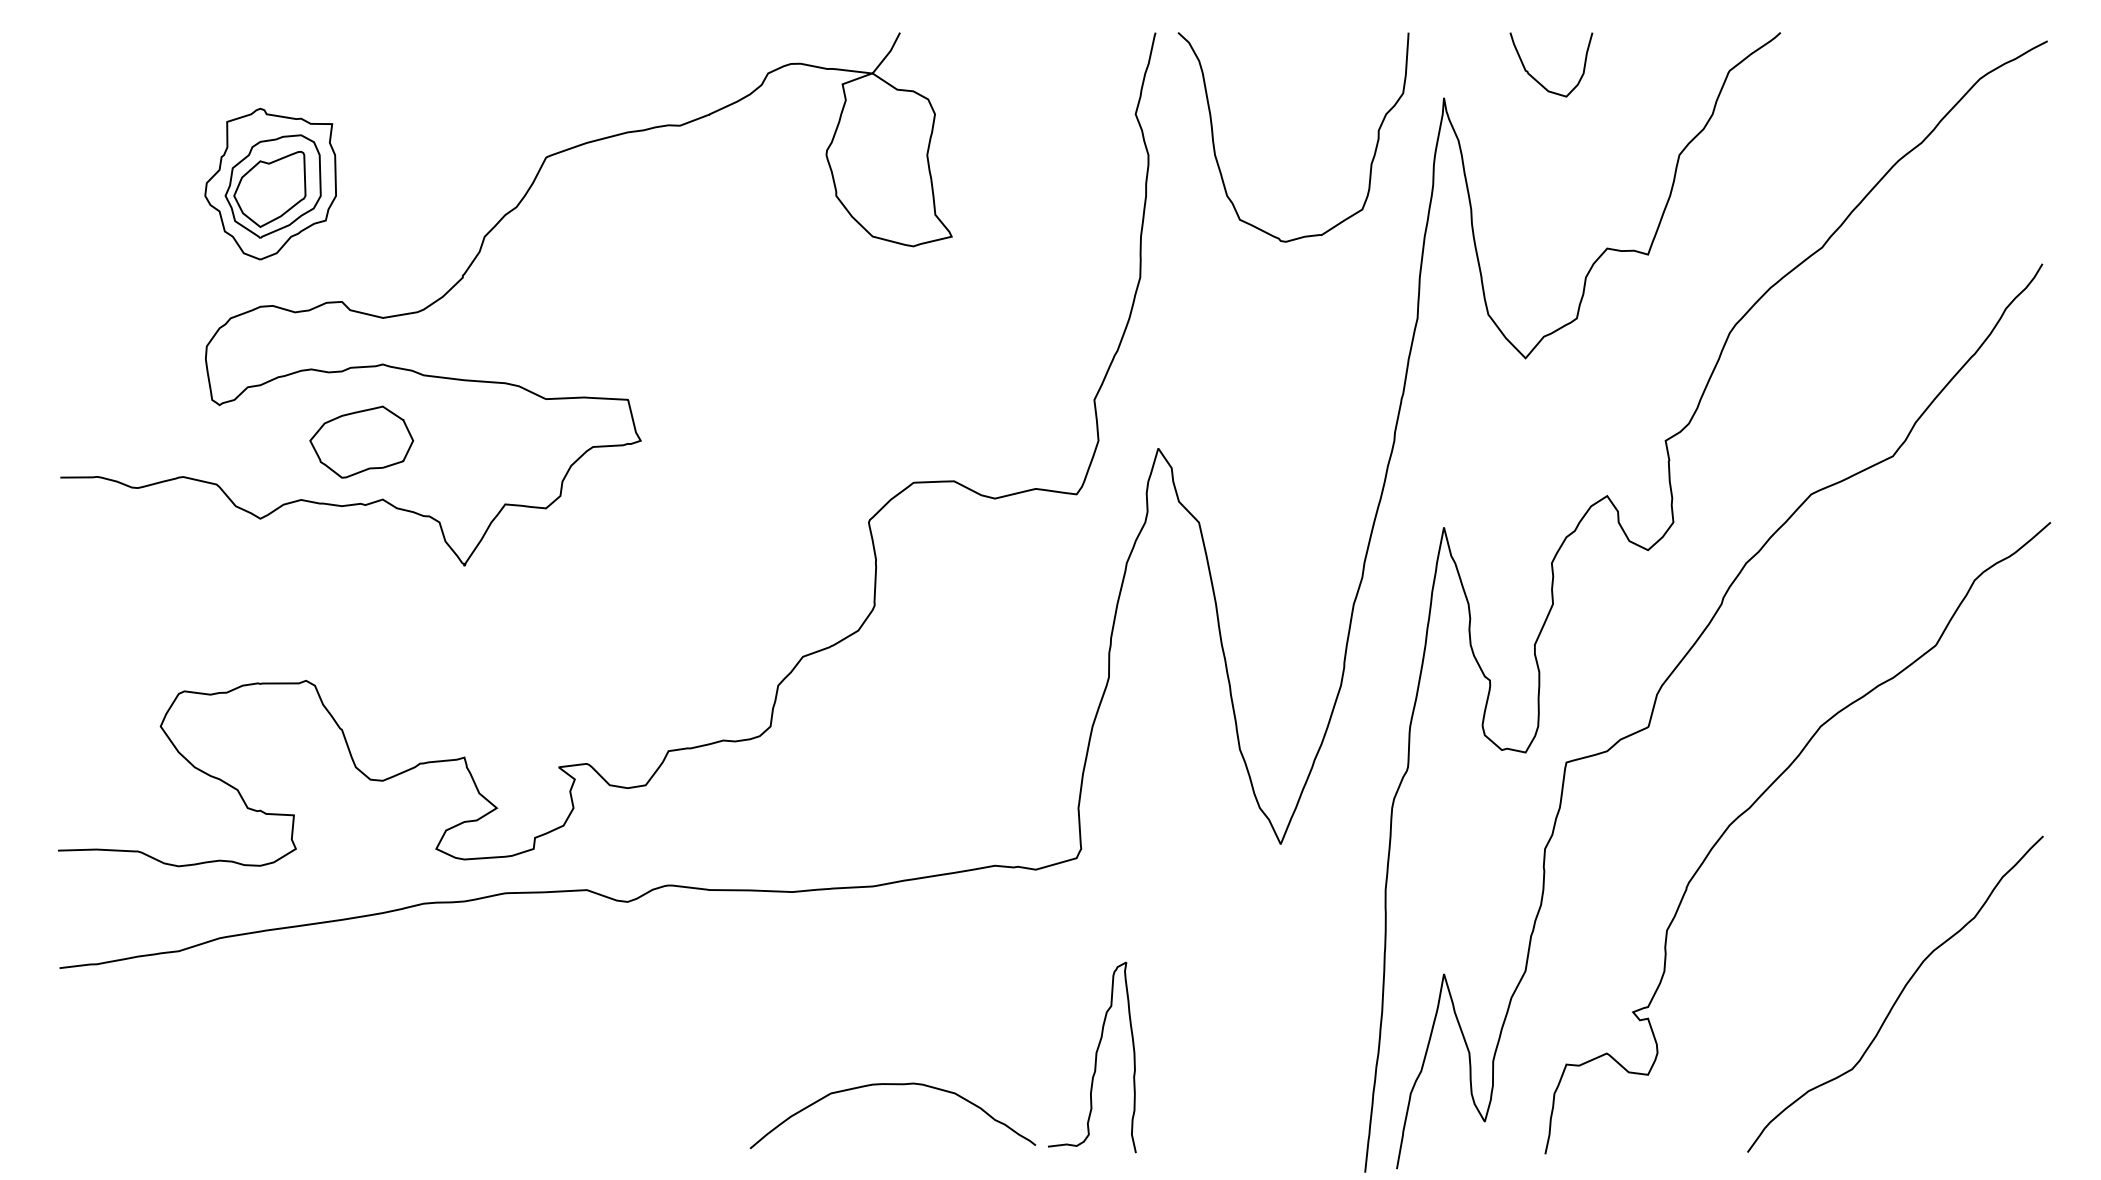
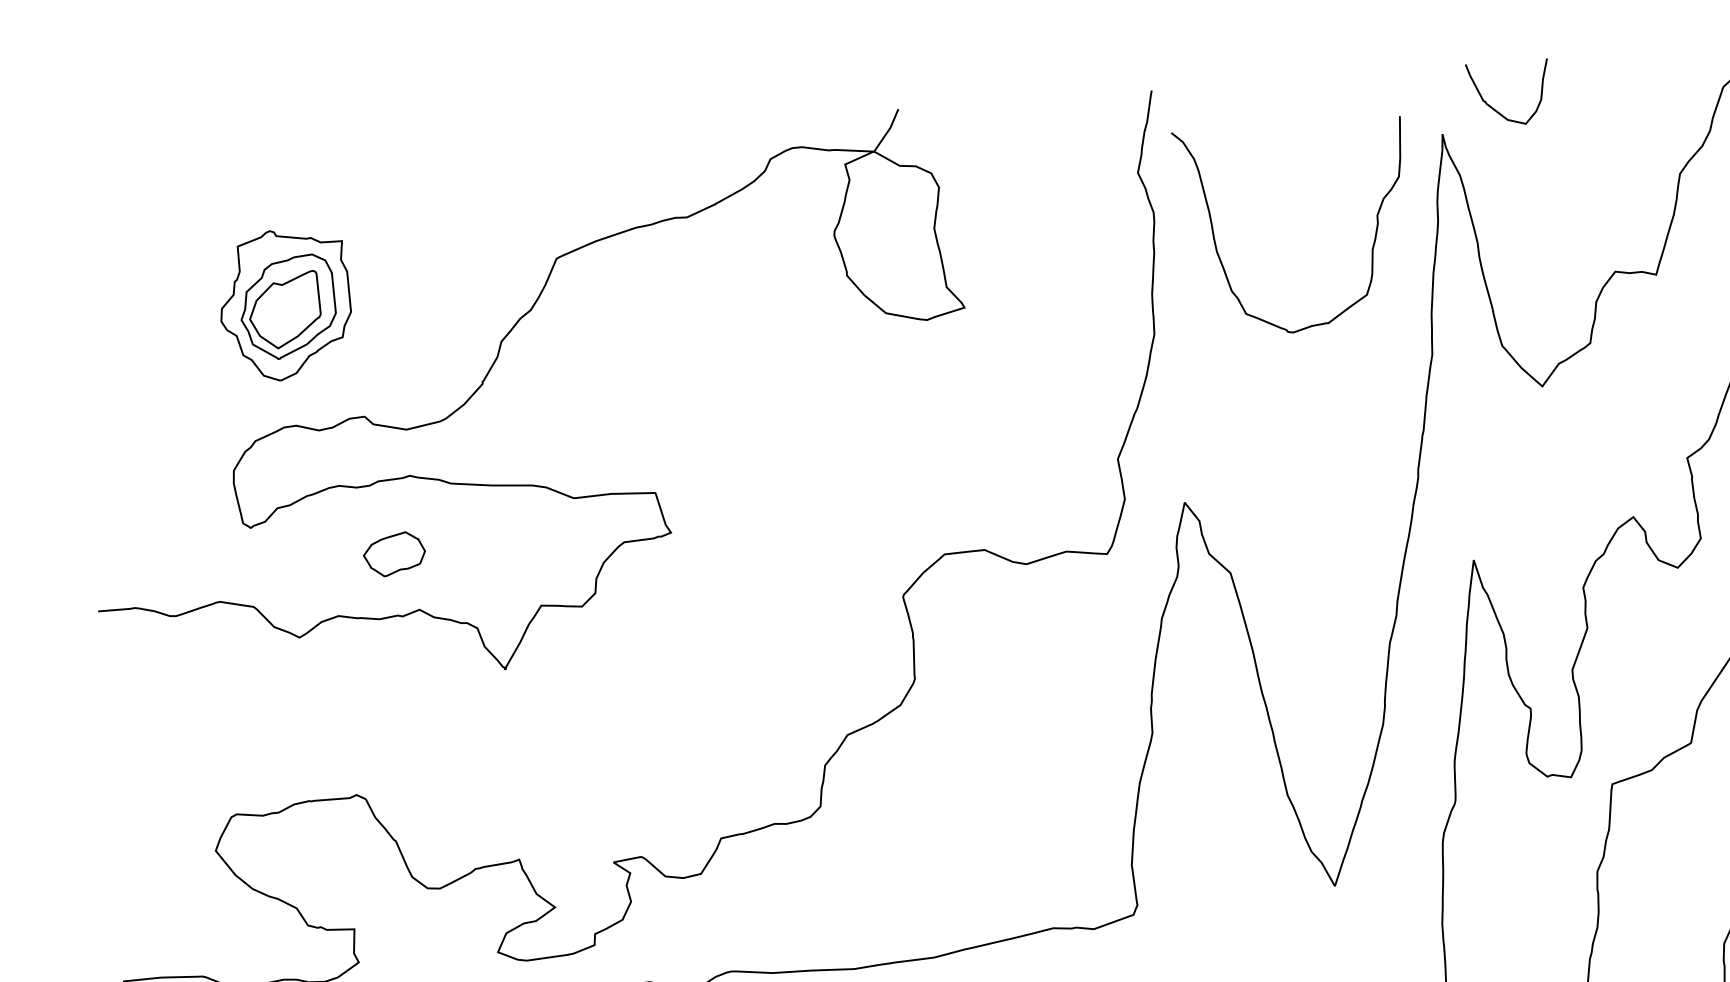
curve: (1536, 79) -> (1494, 109), moved
curve: (1217, 158) -> (1219, 254), moved
part: (361, 441) -> (394, 553), size x0.6

